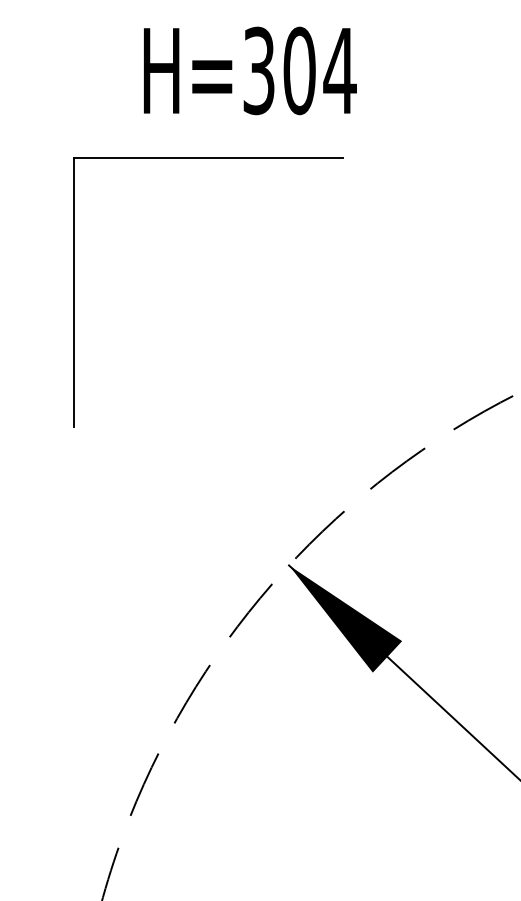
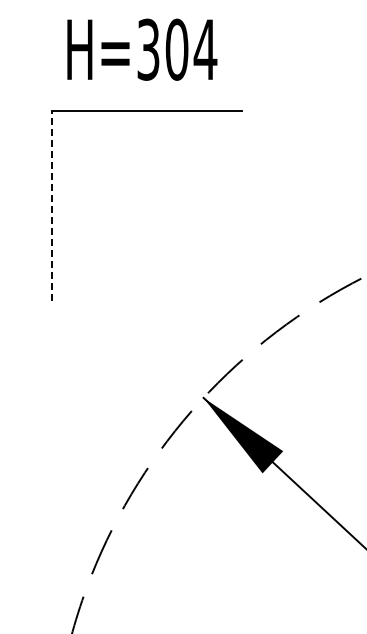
text: (250, 70) -> (142, 49), moved
line: (74, 292) -> (52, 205), solid -> dashed

